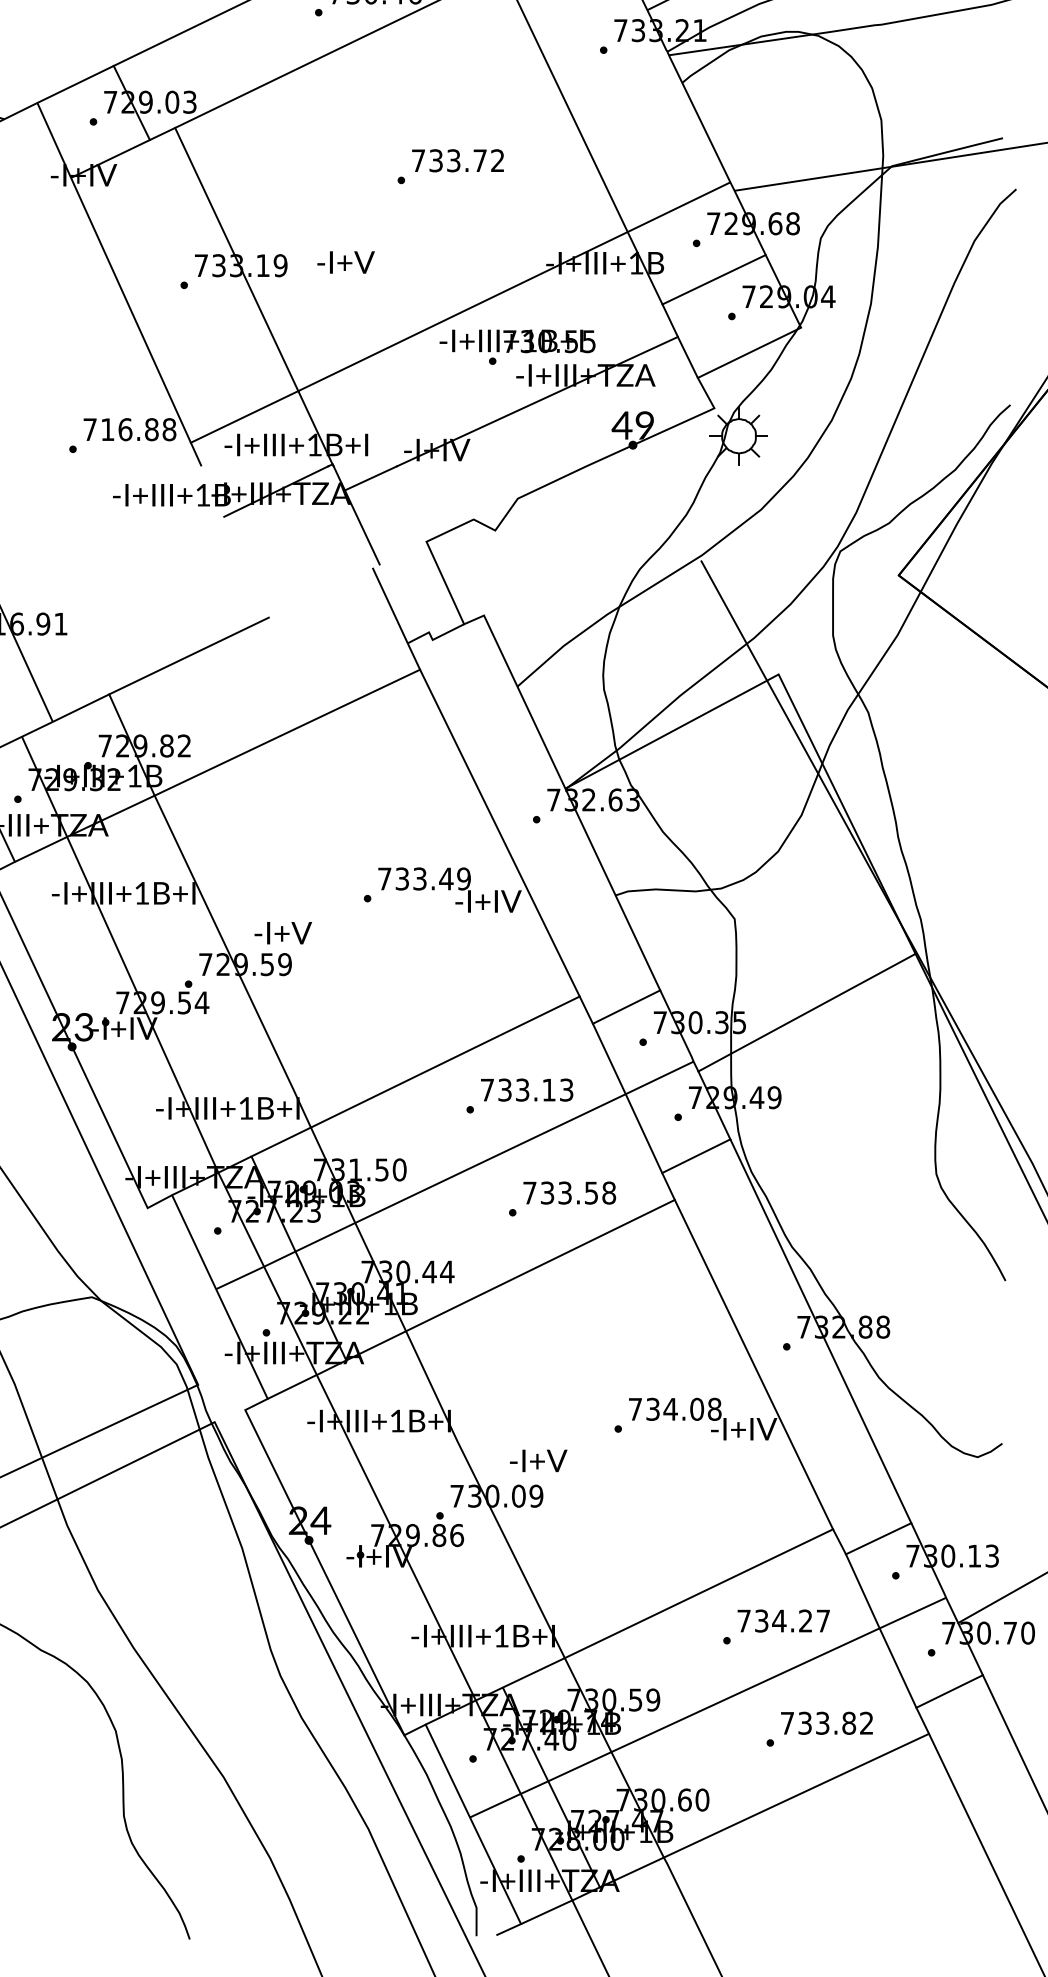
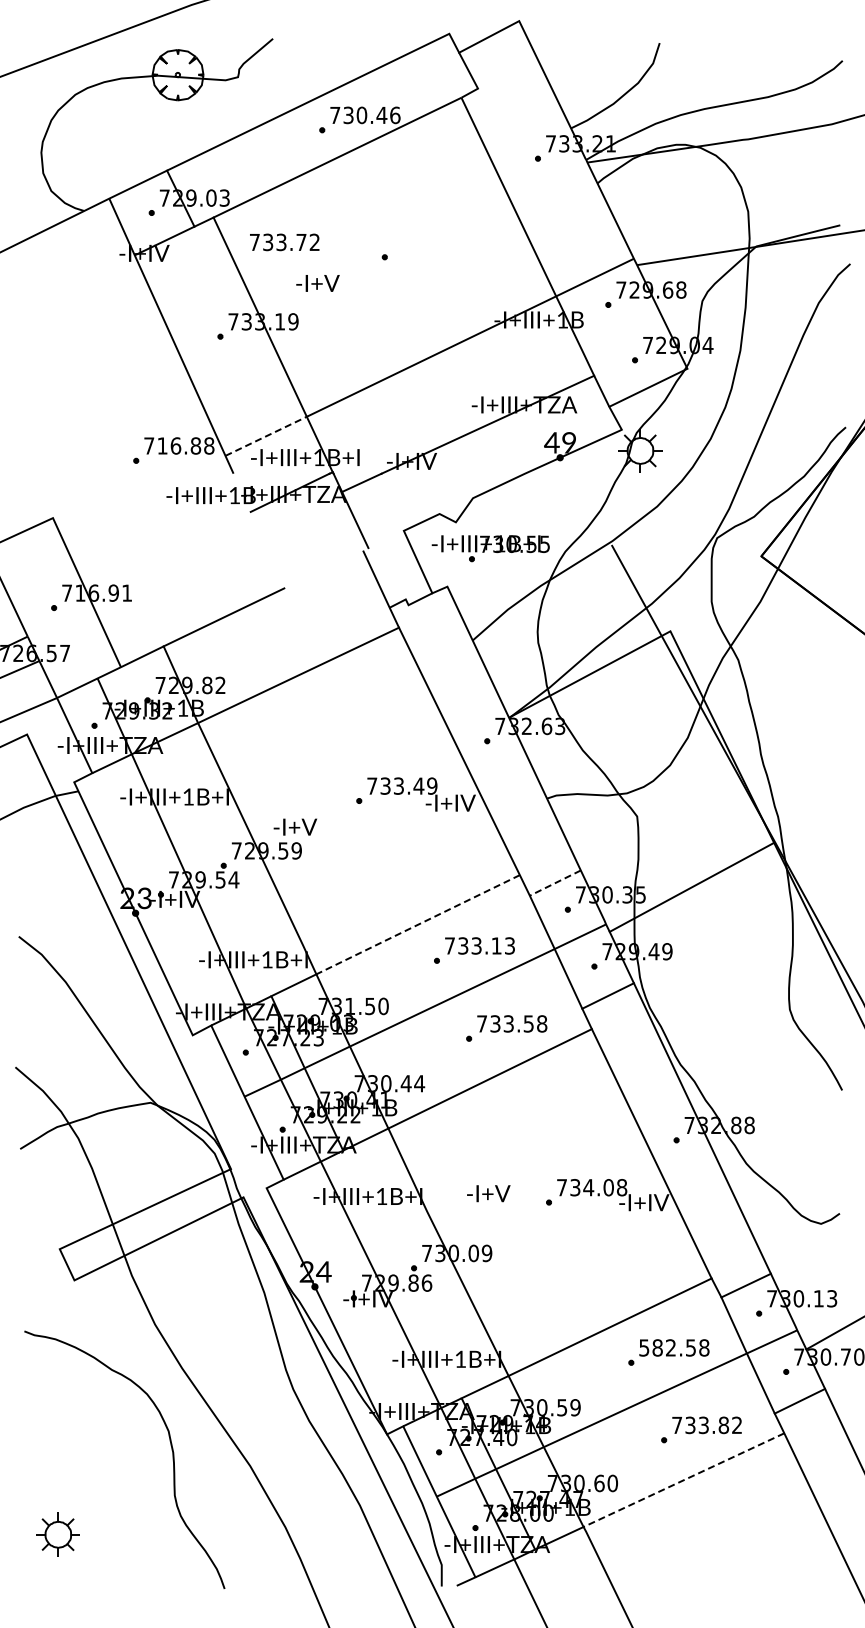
text: (457, 160) -> (284, 242), moved
text: (345, 262) -> (317, 283), moved
line: (713, 279) -> (621, 332), removed
part: (517, 347) -> (490, 548), moved
line: (245, 417) -> (266, 436), solid -> dashed
line: (625, 1007) -> (554, 883), solid -> dashed
line: (444, 1061) -> (417, 924), solid -> dashed
text: (538, 1460) -> (488, 1193), moved
text: (783, 1620) -> (674, 1347), 734.27 -> 582.58
line: (795, 1796) -> (683, 1480), solid -> dashed

